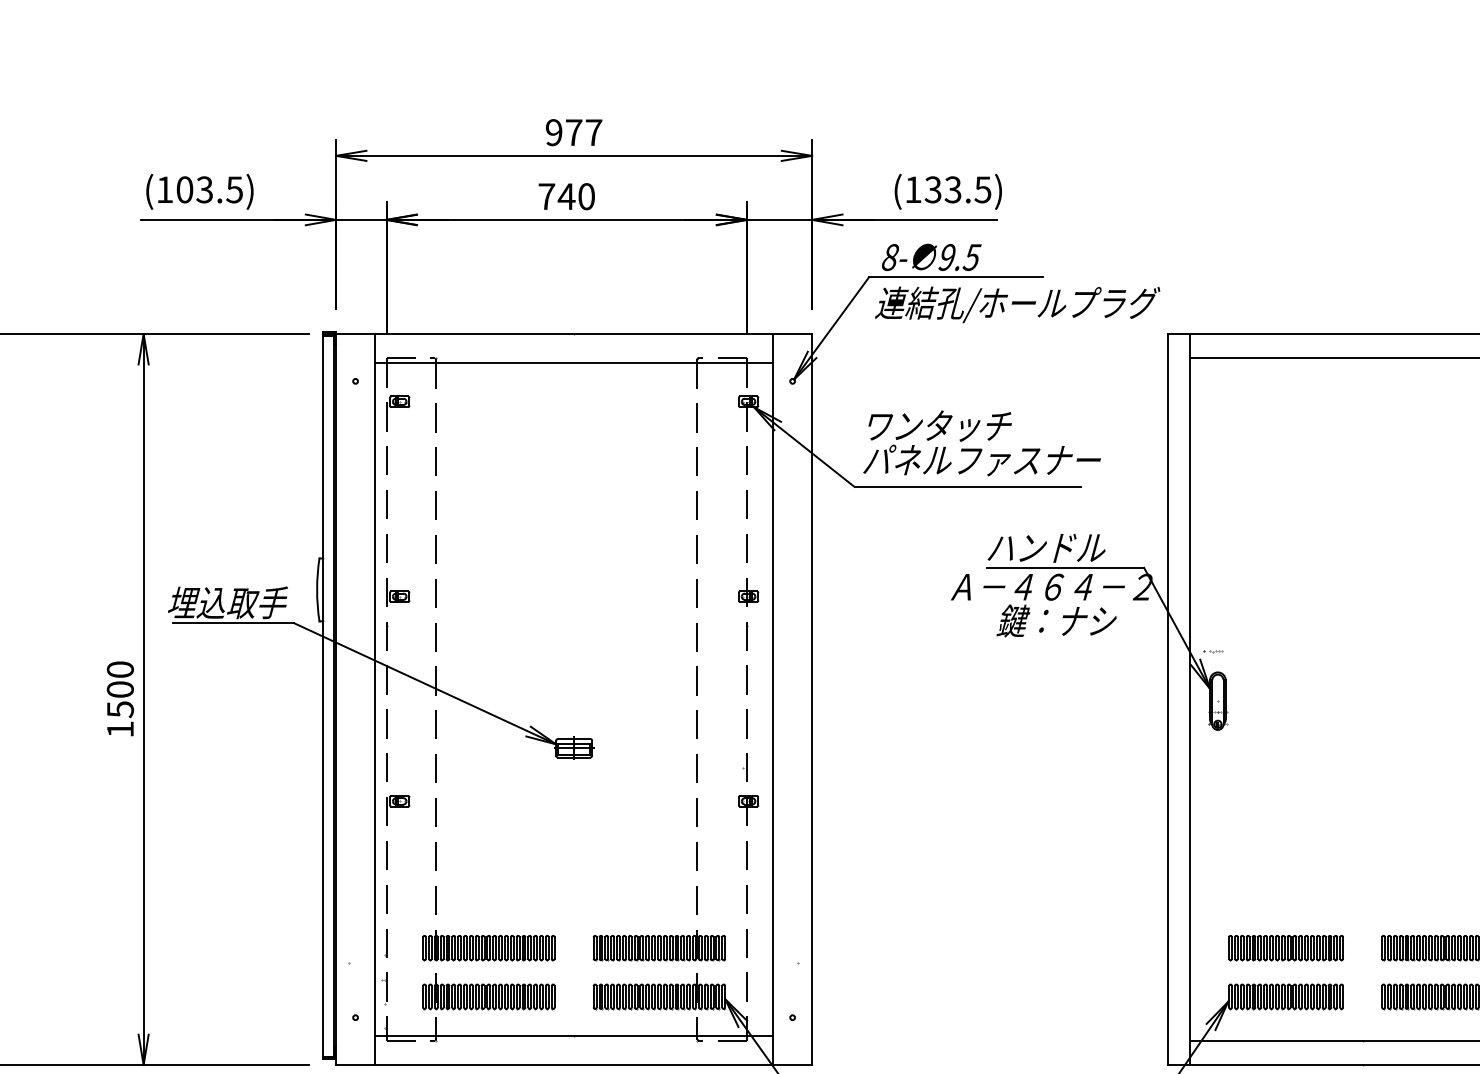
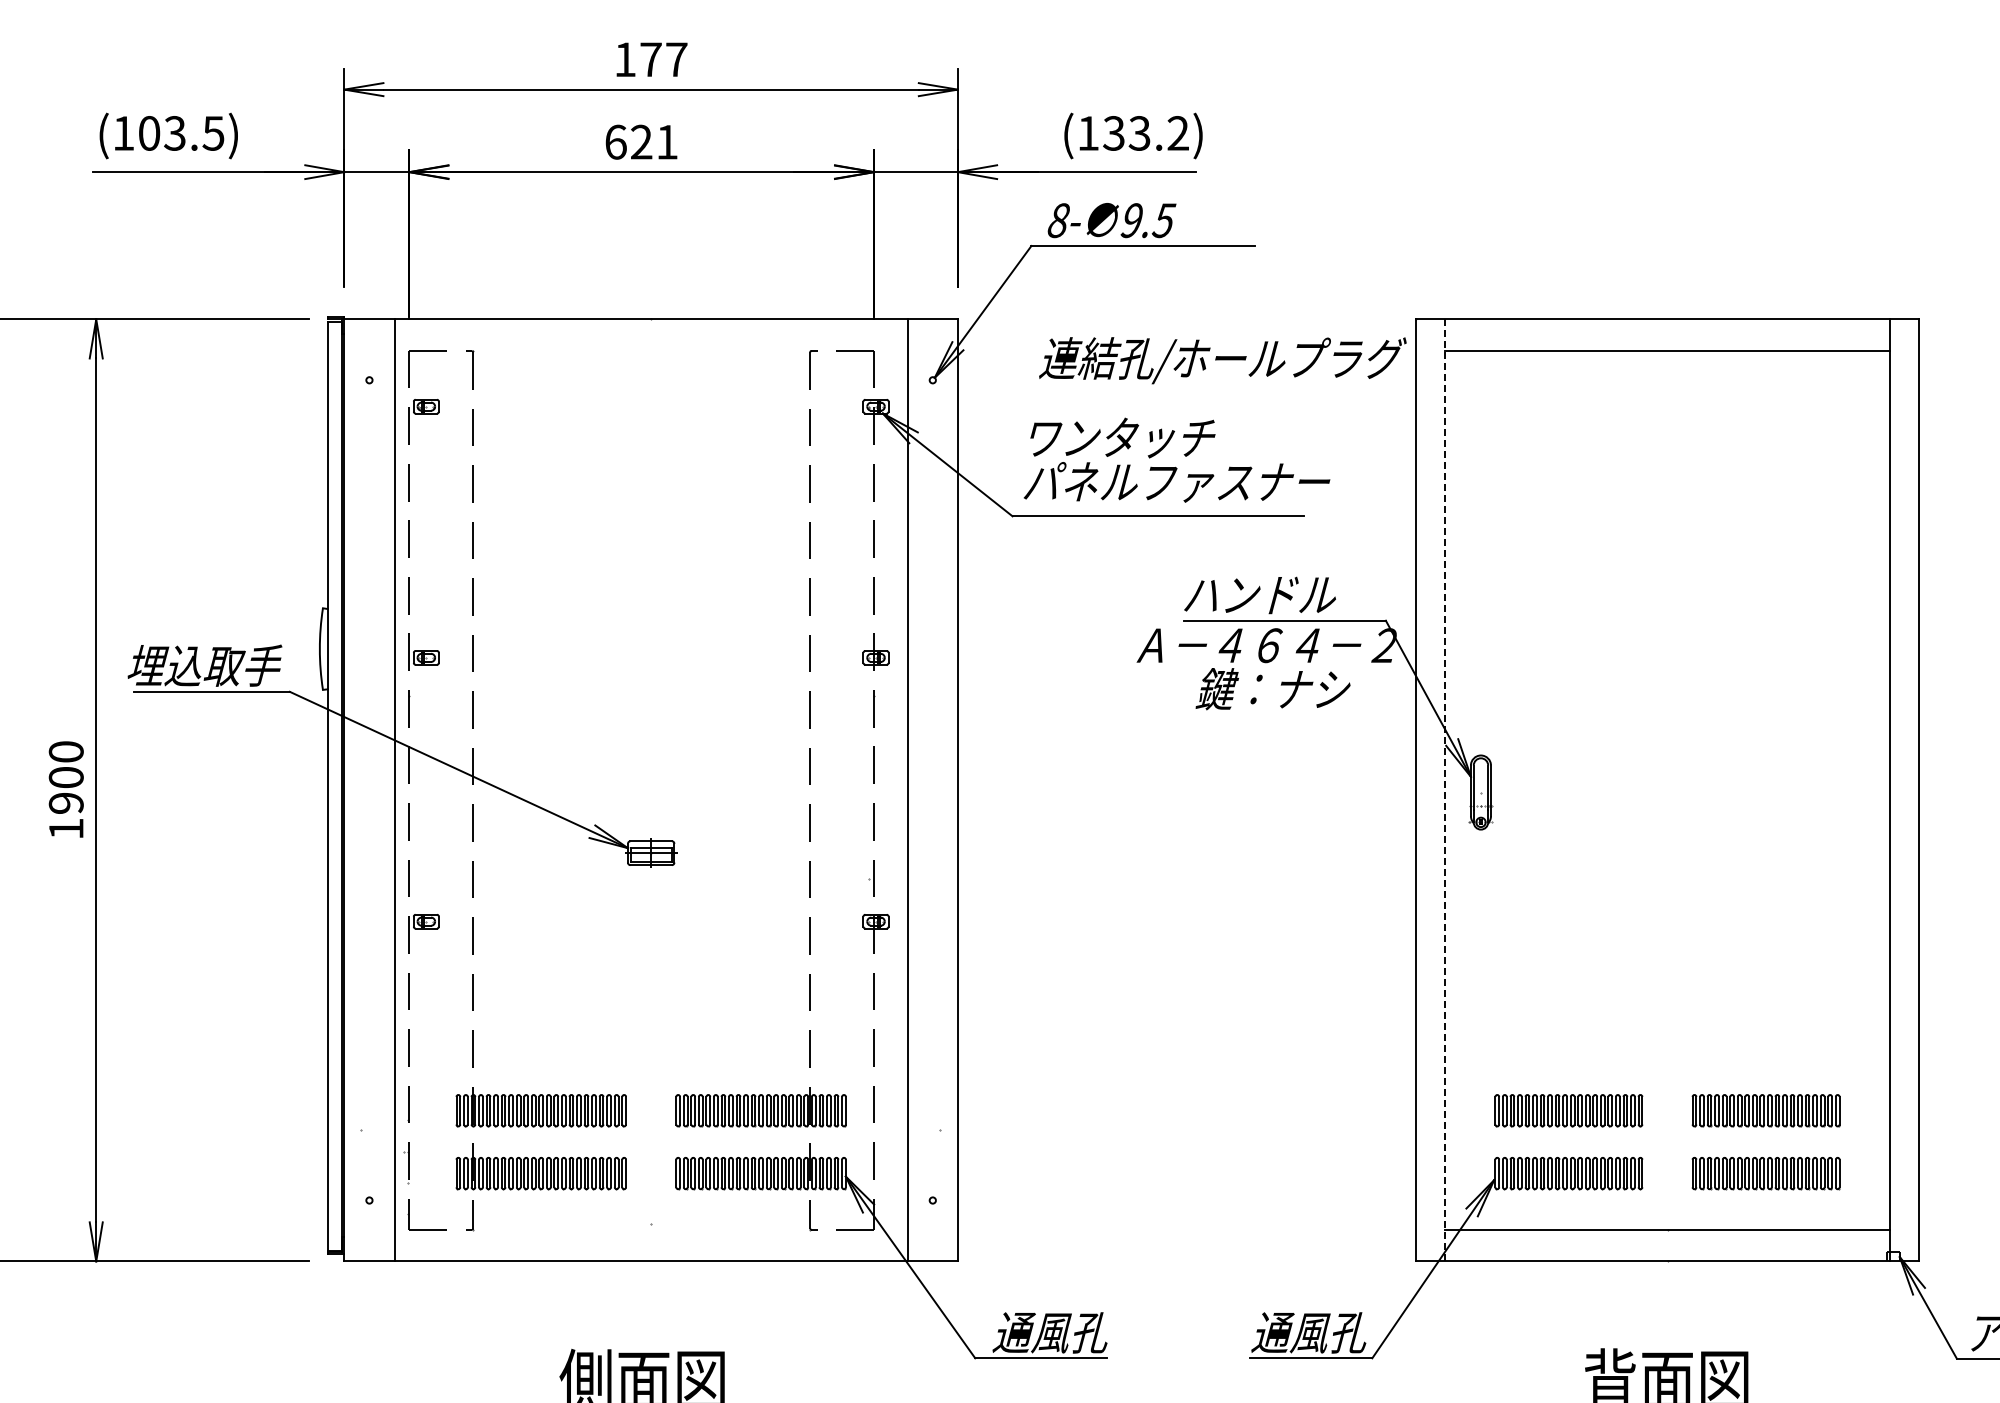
text: (553, 132) -> (624, 59), 977 -> 177
text: (982, 189) -> (1177, 133), (133.5) -> (133.2)
text: (566, 196) -> (641, 141), 740 -> 621
text: (1017, 304) -> (1222, 360), moved
line: (573, 363) -> (650, 357), removed
part: (1212, 651) -> (1474, 728), removed
line: (1189, 699) -> (1444, 790), solid -> dashed
text: (119, 709) -> (65, 803), 1500 -> 1900
line: (573, 1035) -> (650, 1223), removed

